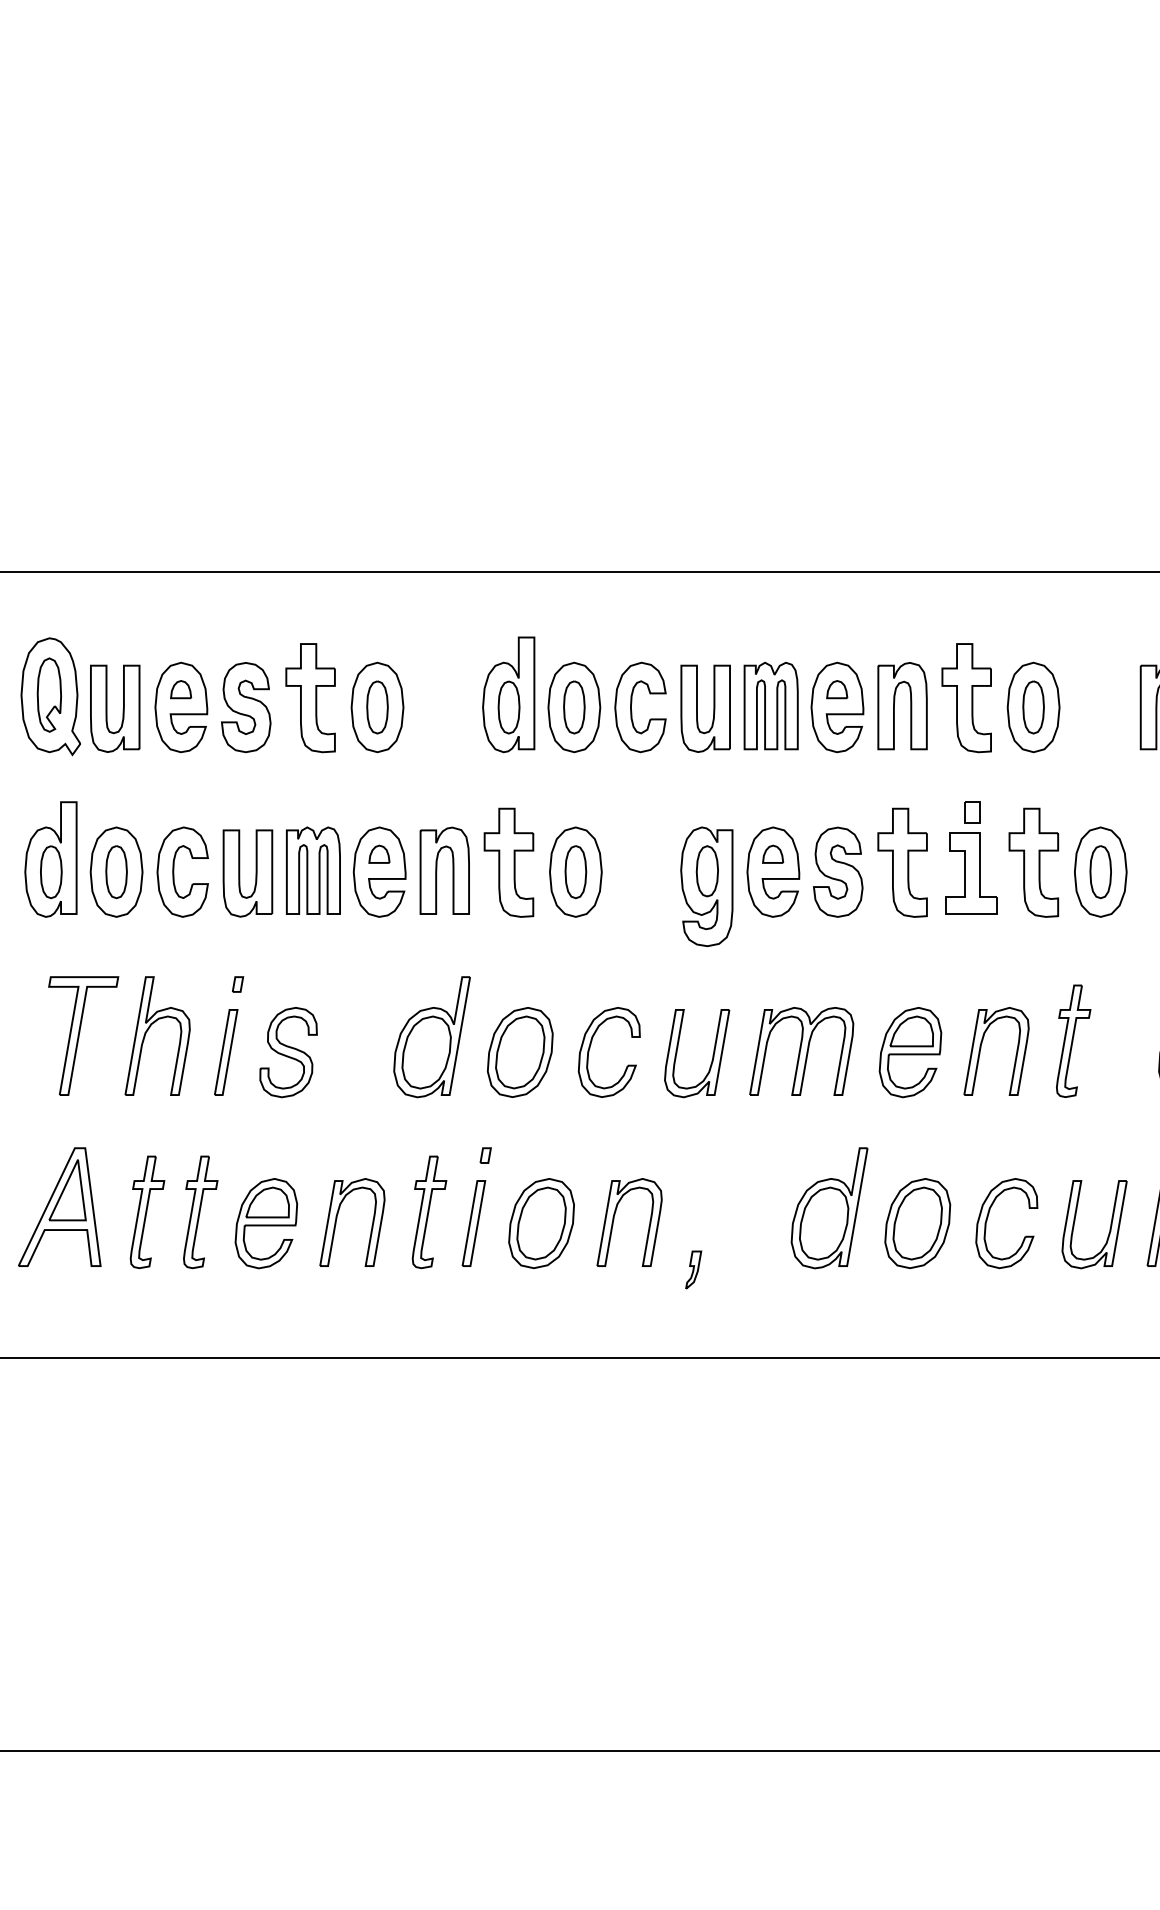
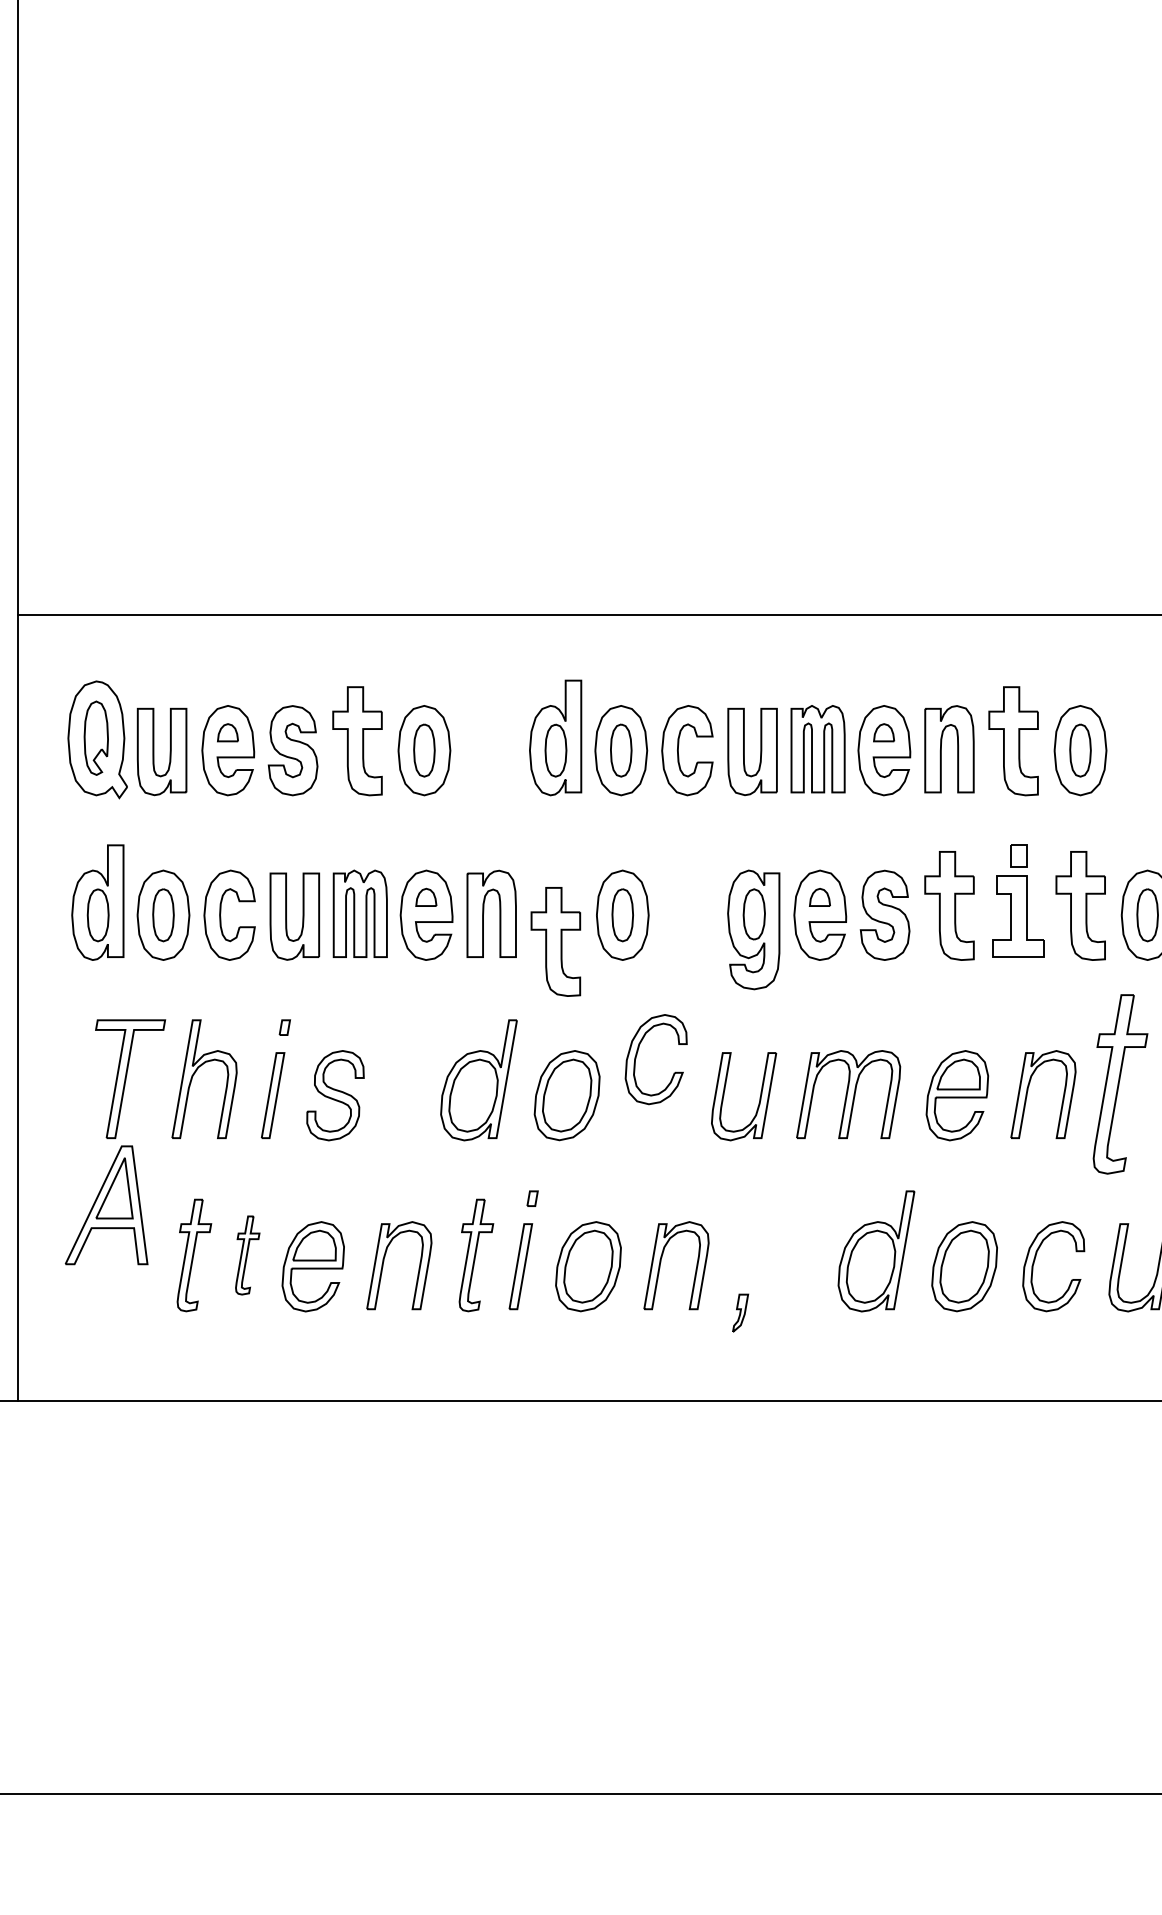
part: (508, 862) -> (555, 941), moved
part: (1073, 1041) -> (1120, 1084), size x1.6
part: (590, 1048) -> (637, 1055), moved
part: (59, 1207) -> (106, 1205), moved
part: (200, 1212) -> (247, 1255), size x0.7

